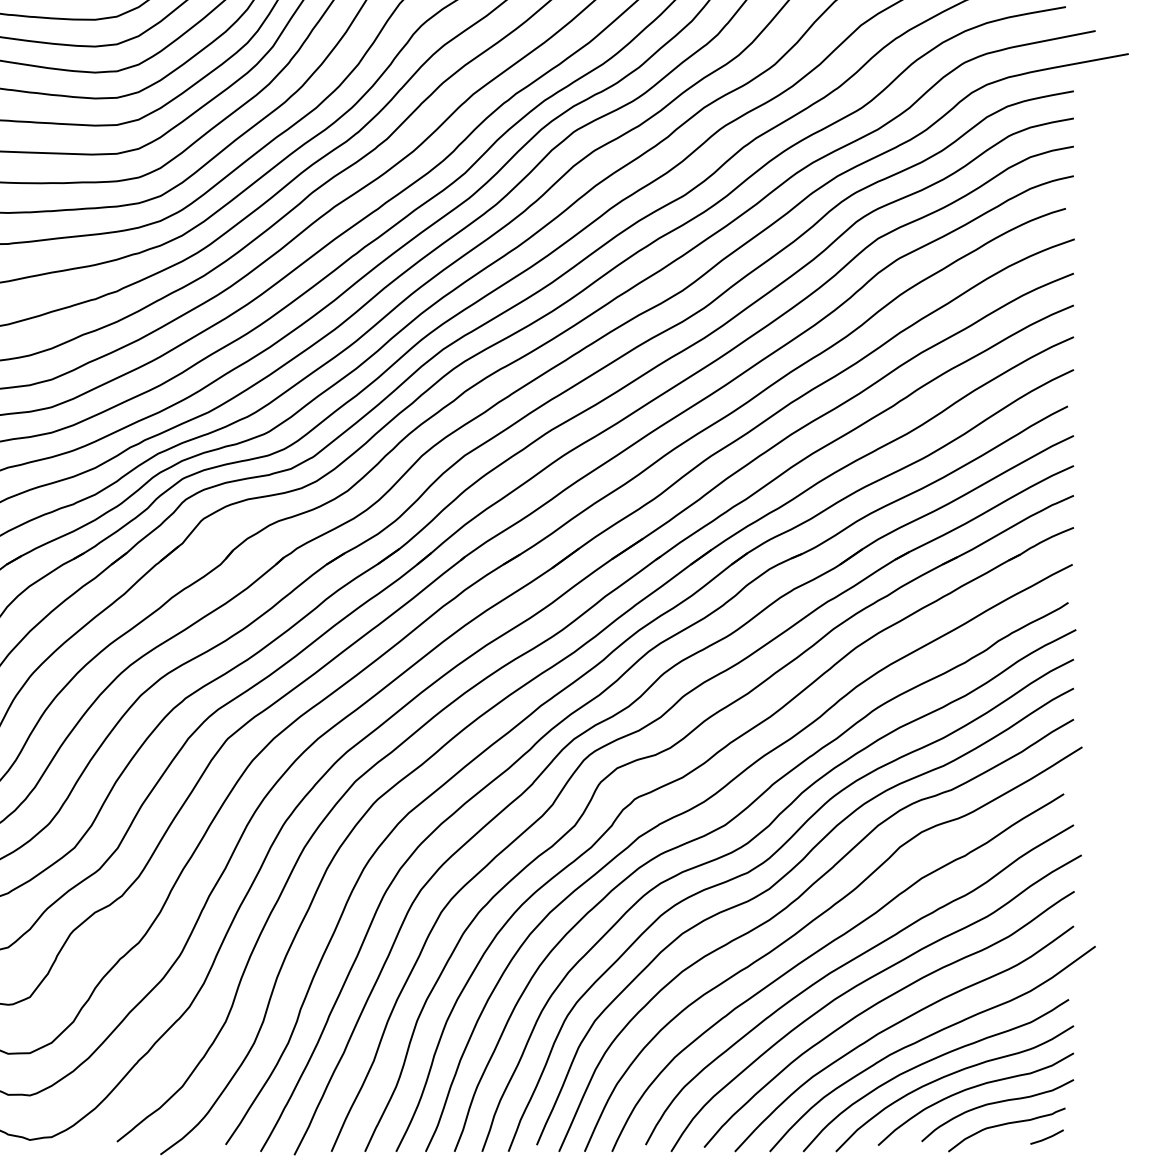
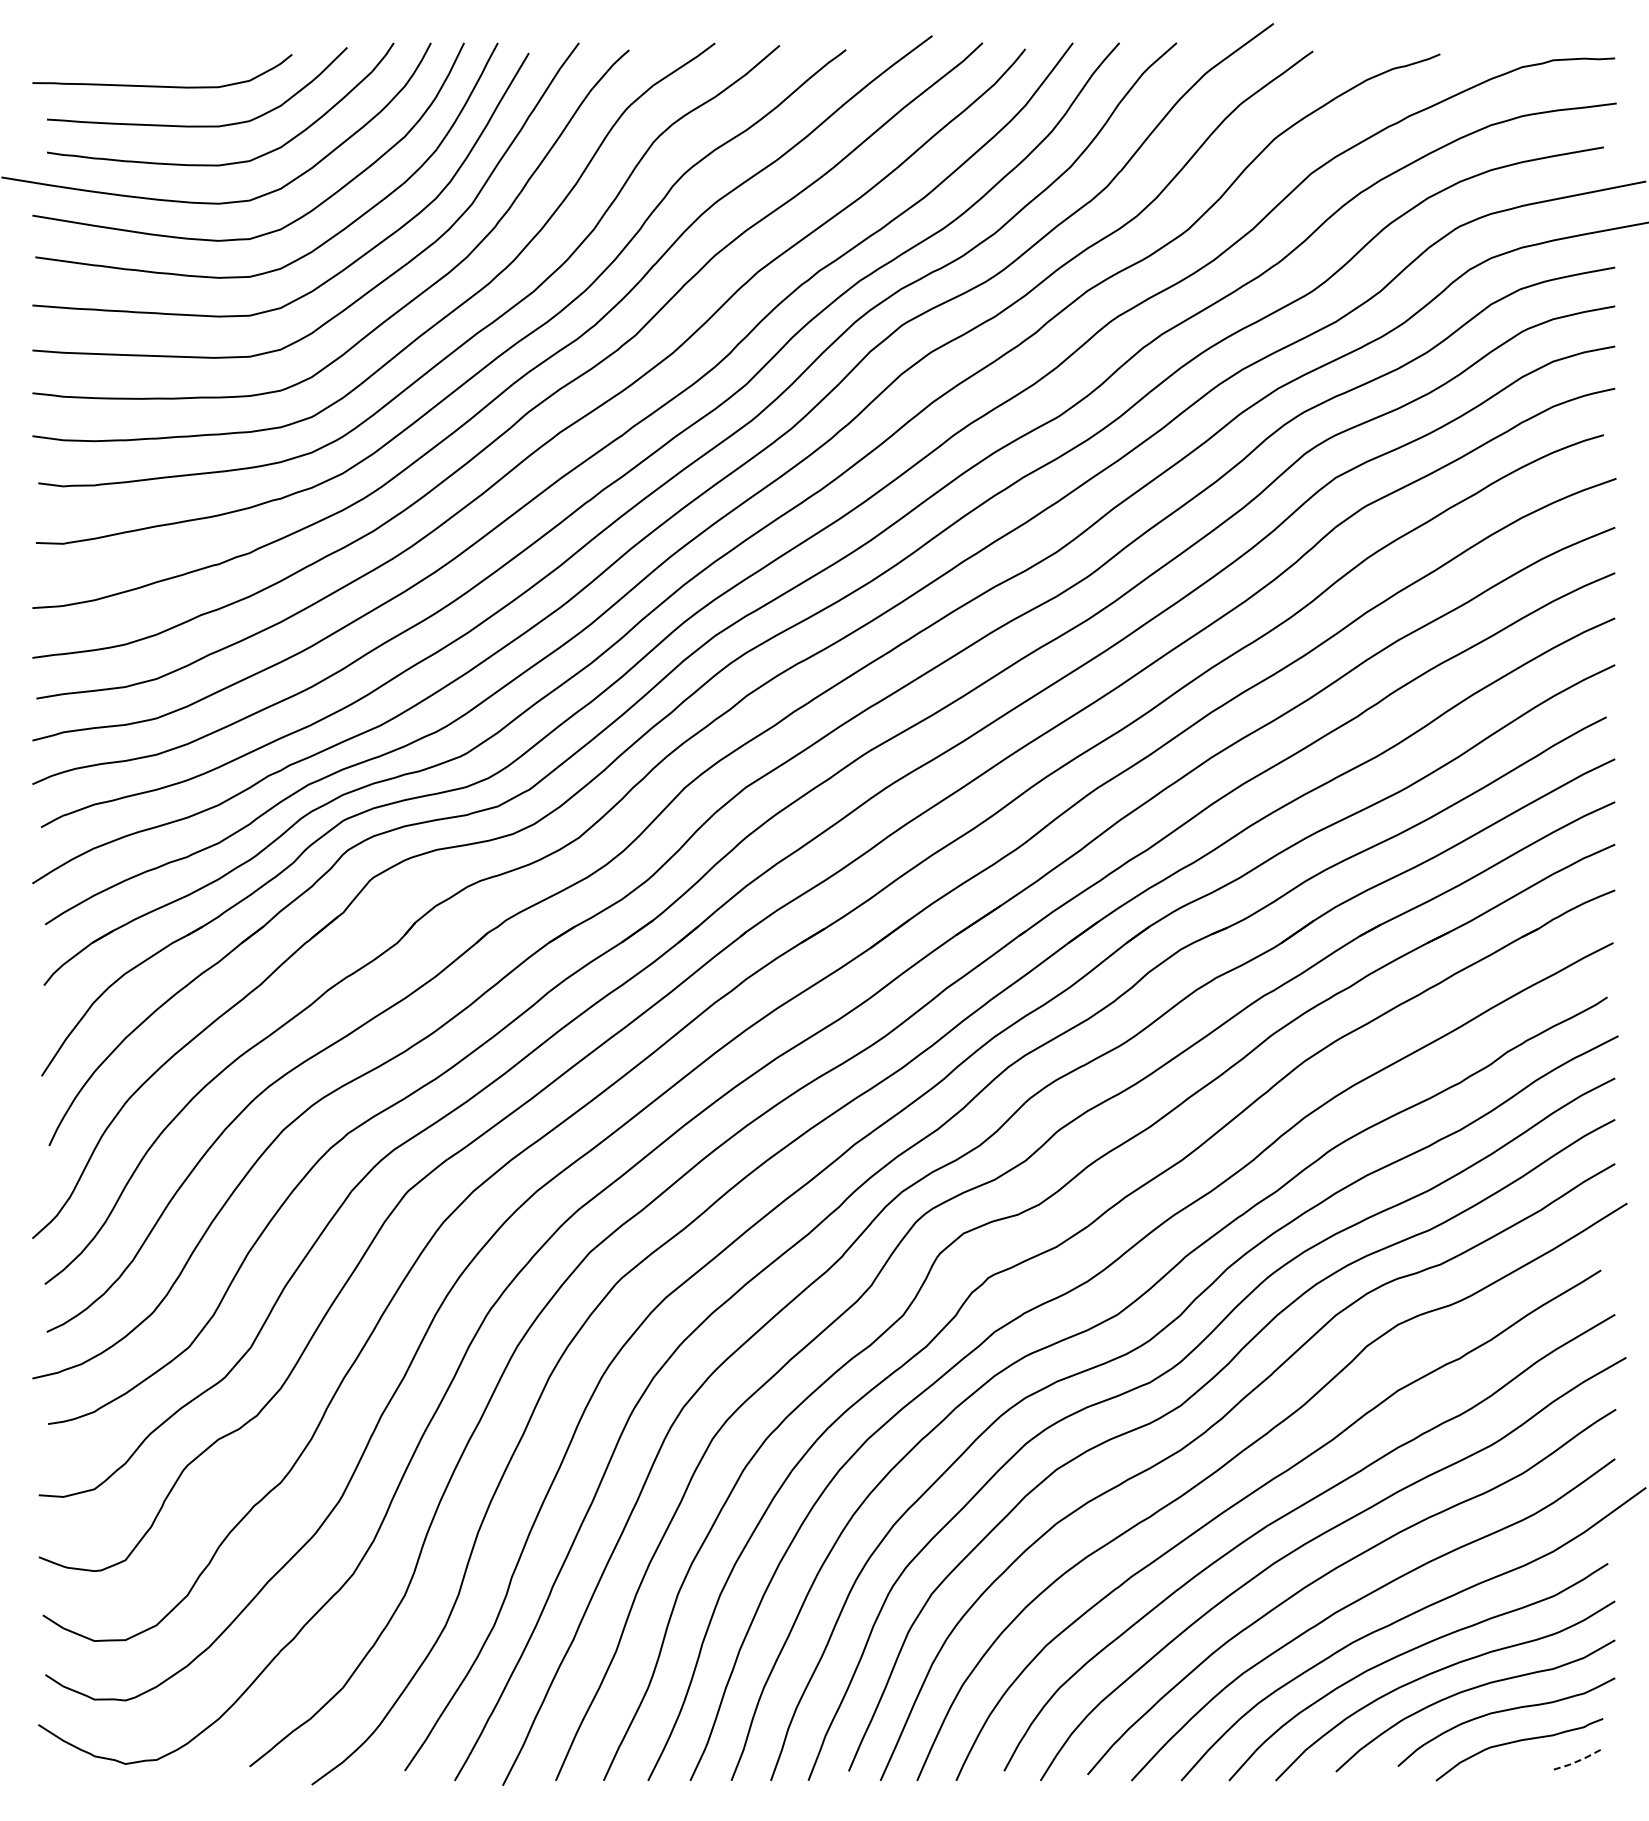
line: (1047, 1138) -> (1577, 1761), solid -> dashed

